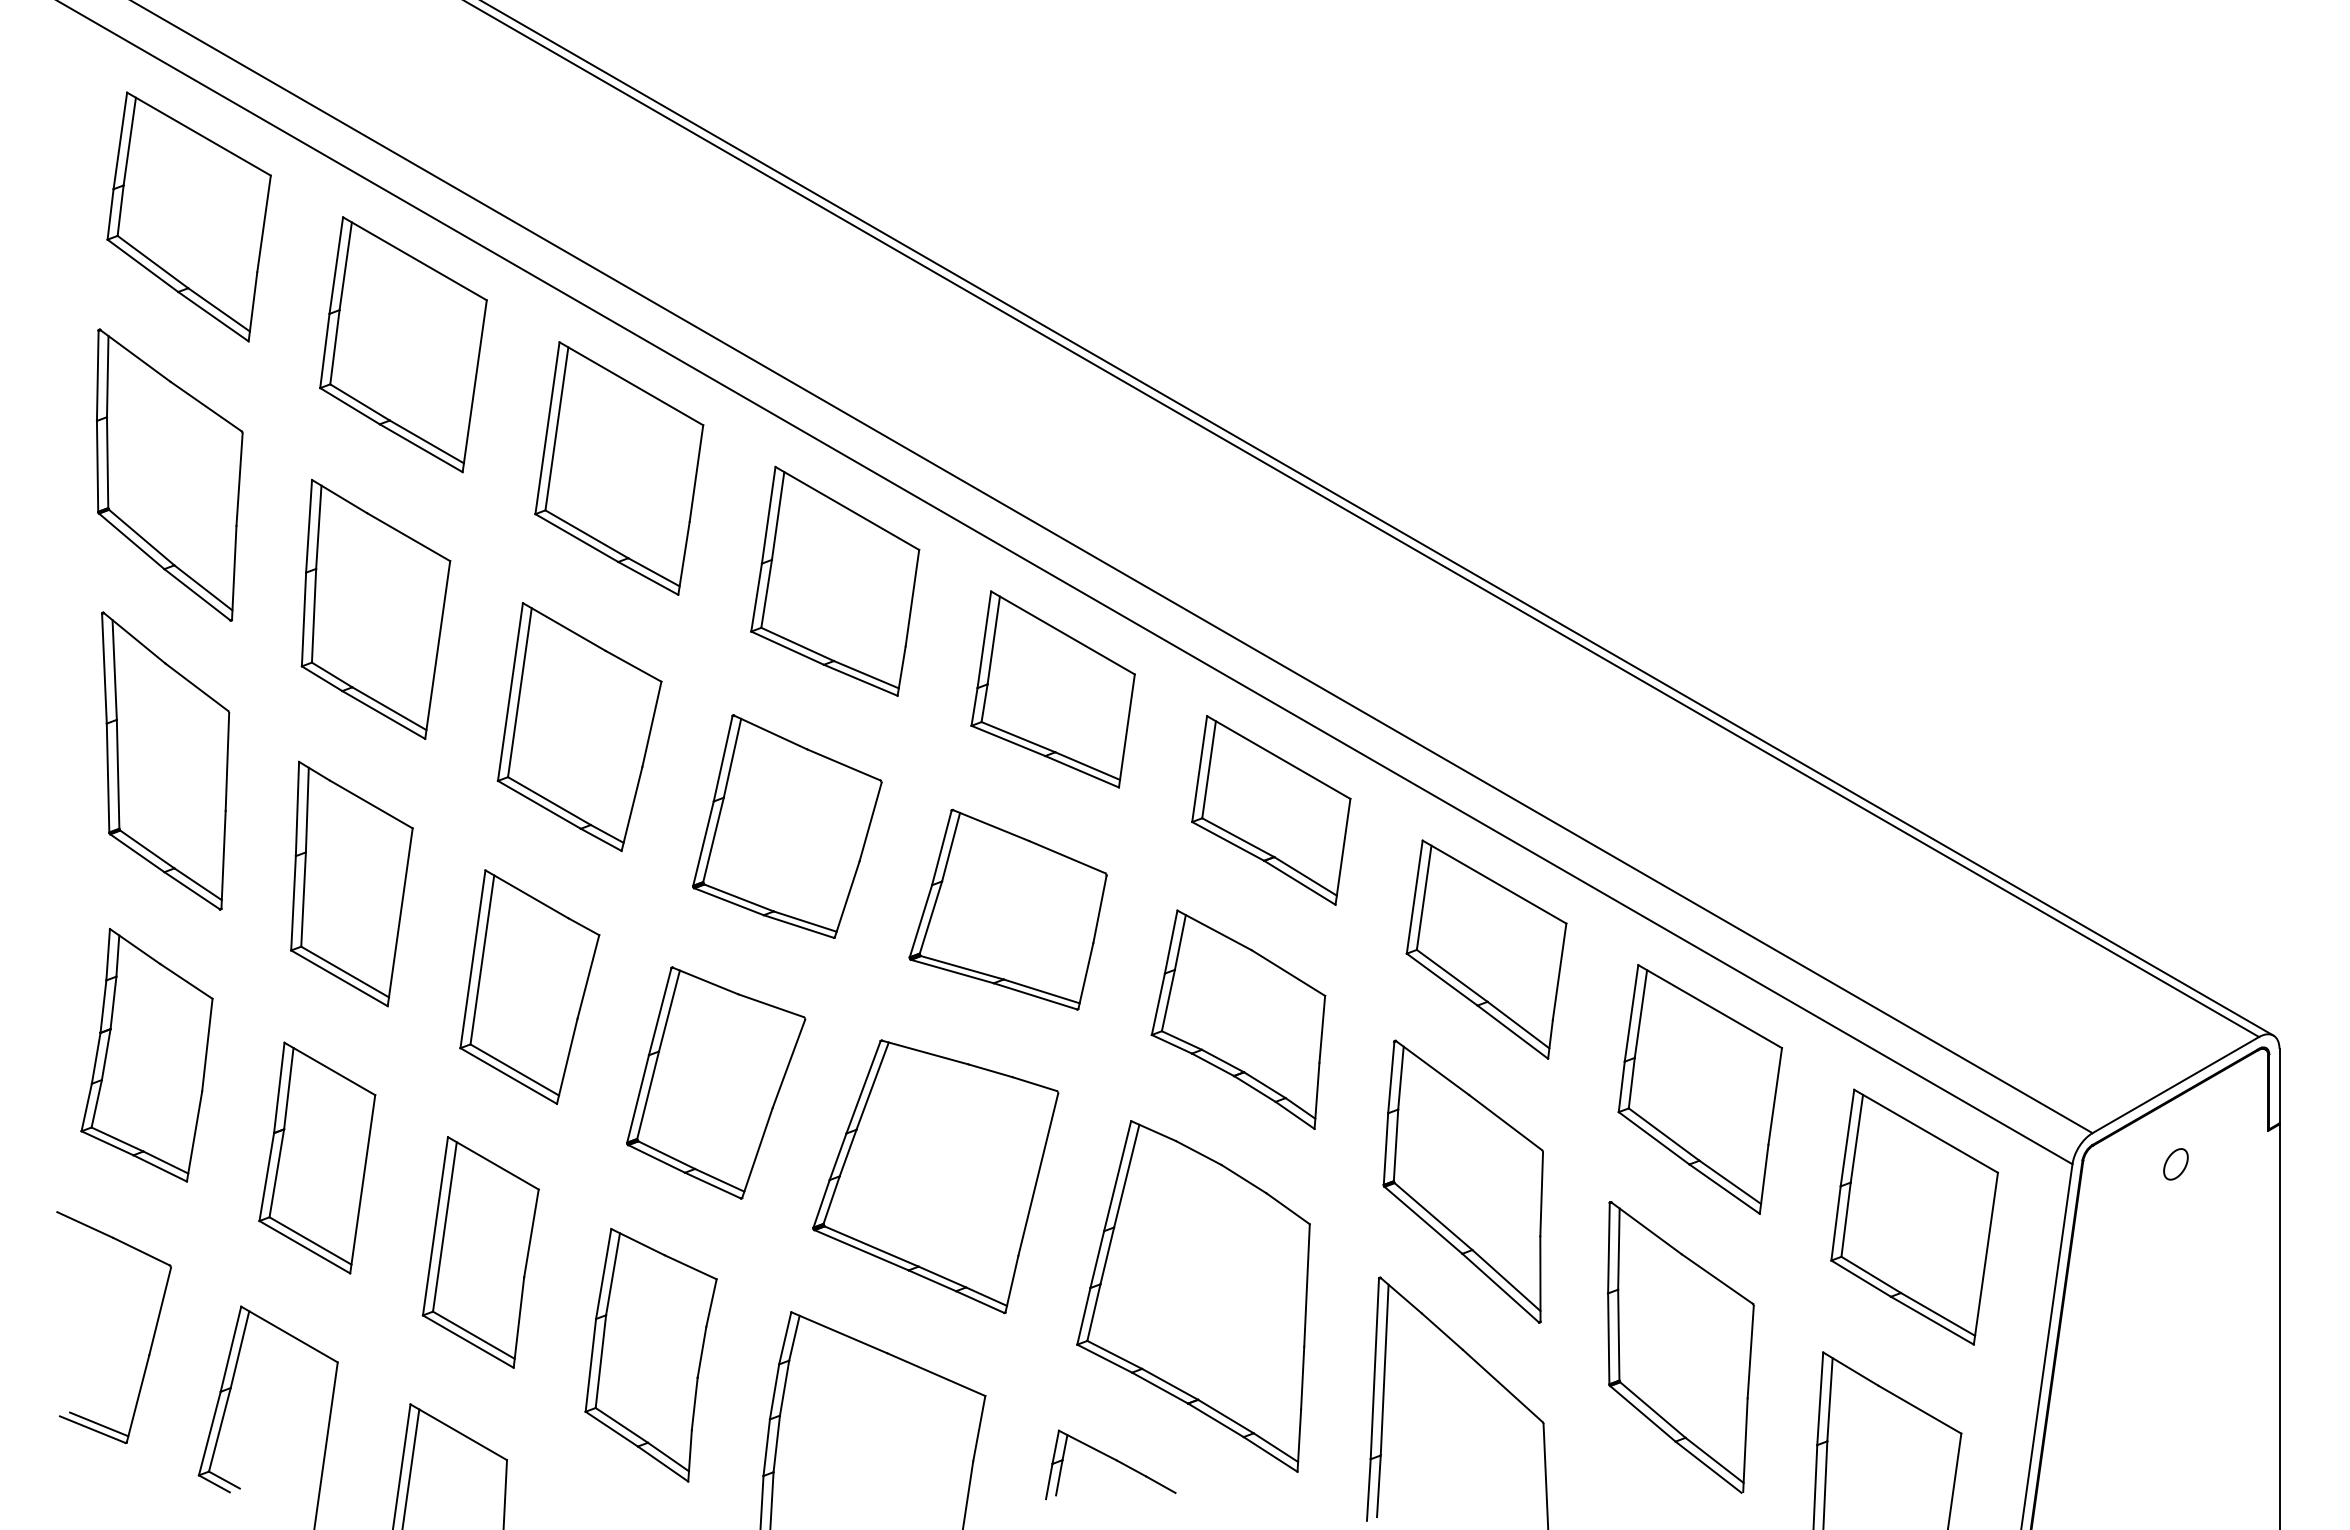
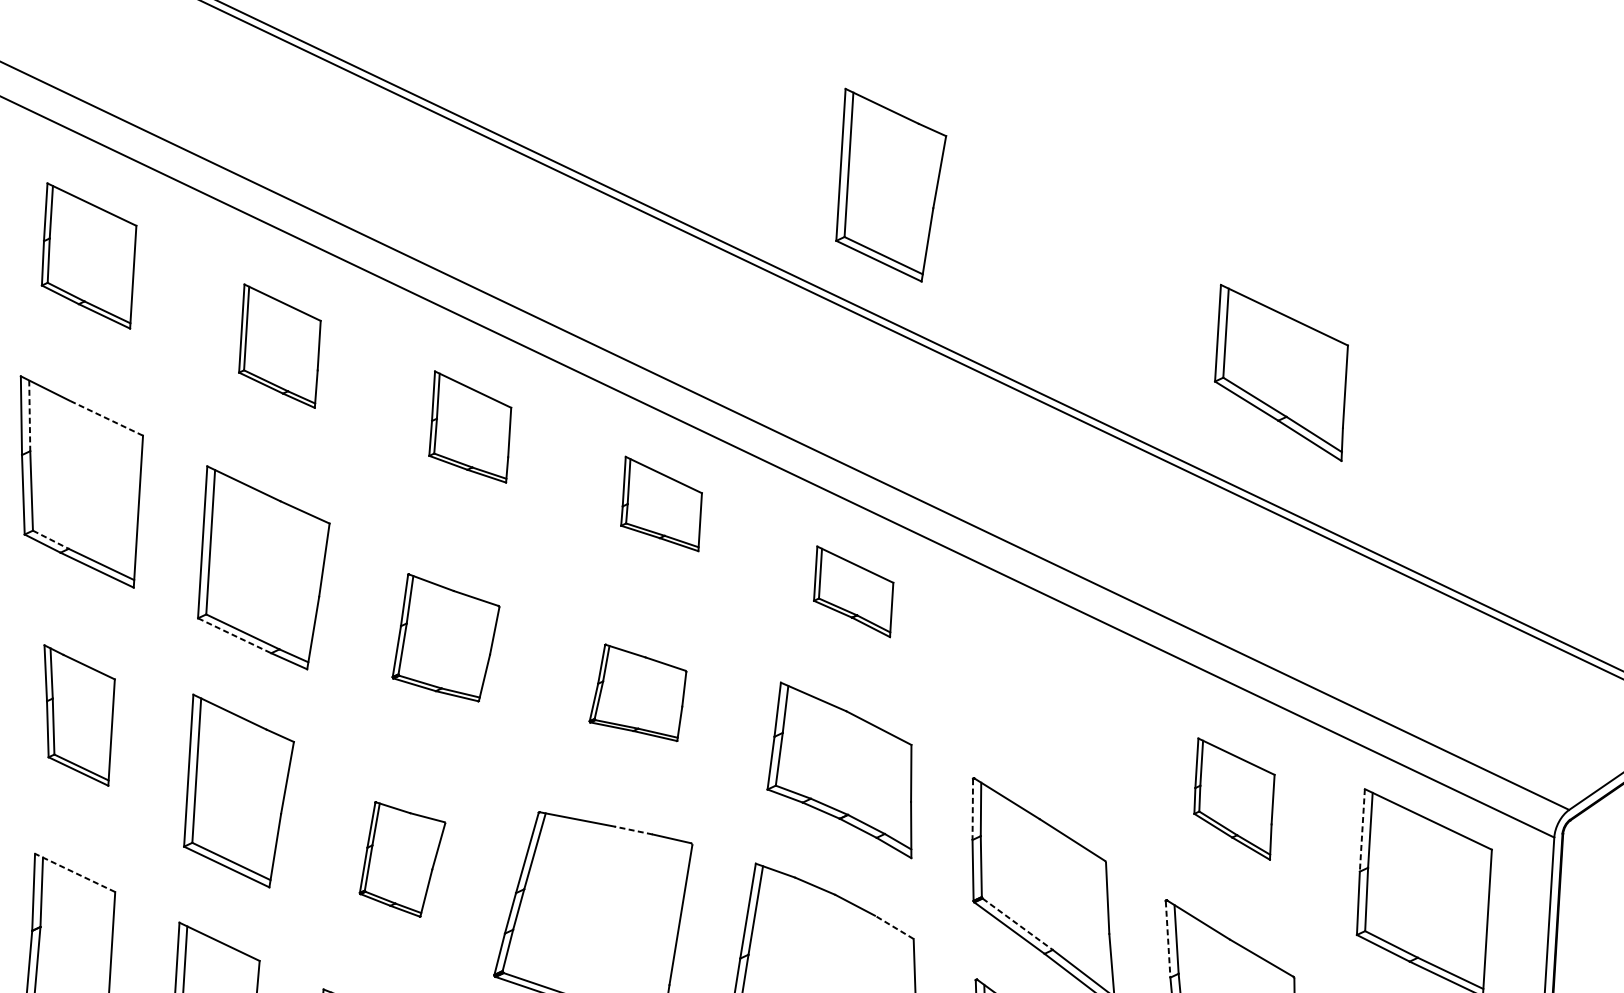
part: (1352, 334) -> (890, 184), added
part: (403, 344) -> (89, 255), size x0.7
part: (619, 468) -> (279, 346), size x0.6
line: (318, 527) -> (29, 416), solid -> dashed
line: (408, 537) -> (106, 418), solid -> dashed
part: (835, 580) -> (469, 426), size x0.6
line: (332, 674) -> (51, 539), solid -> dashed
part: (1052, 689) -> (660, 504), size x0.6
line: (539, 804) -> (234, 635), solid -> dashed
part: (1271, 810) -> (853, 591), size x0.6
part: (787, 826) -> (445, 637), size x0.7
part: (351, 883) -> (81, 714), size x0.7
part: (1007, 909) -> (637, 693), size x0.6
part: (1486, 949) -> (1282, 372), moved
line: (329, 1068) -> (74, 872), solid -> dashed
line: (990, 1070) -> (633, 830), solid -> dashed
line: (1391, 1077) -> (972, 809), solid -> dashed
part: (716, 1082) -> (402, 858), size x0.6
part: (1700, 1089) -> (1234, 799), size x0.6
line: (1847, 1138) -> (1362, 830), solid -> dashed
line: (1288, 1208) -> (894, 927), solid -> dashed
line: (1433, 1216) -> (1017, 924), solid -> dashed
line: (1608, 1248) -> (1167, 939), solid -> dashed

